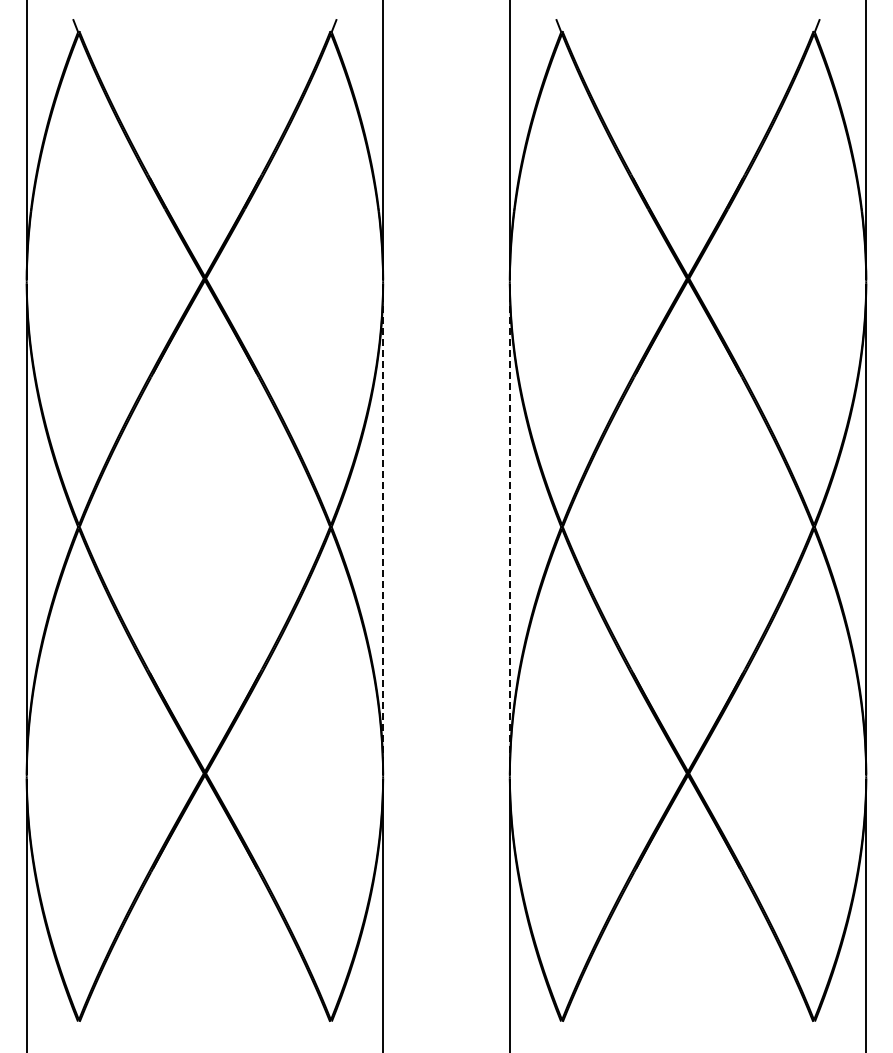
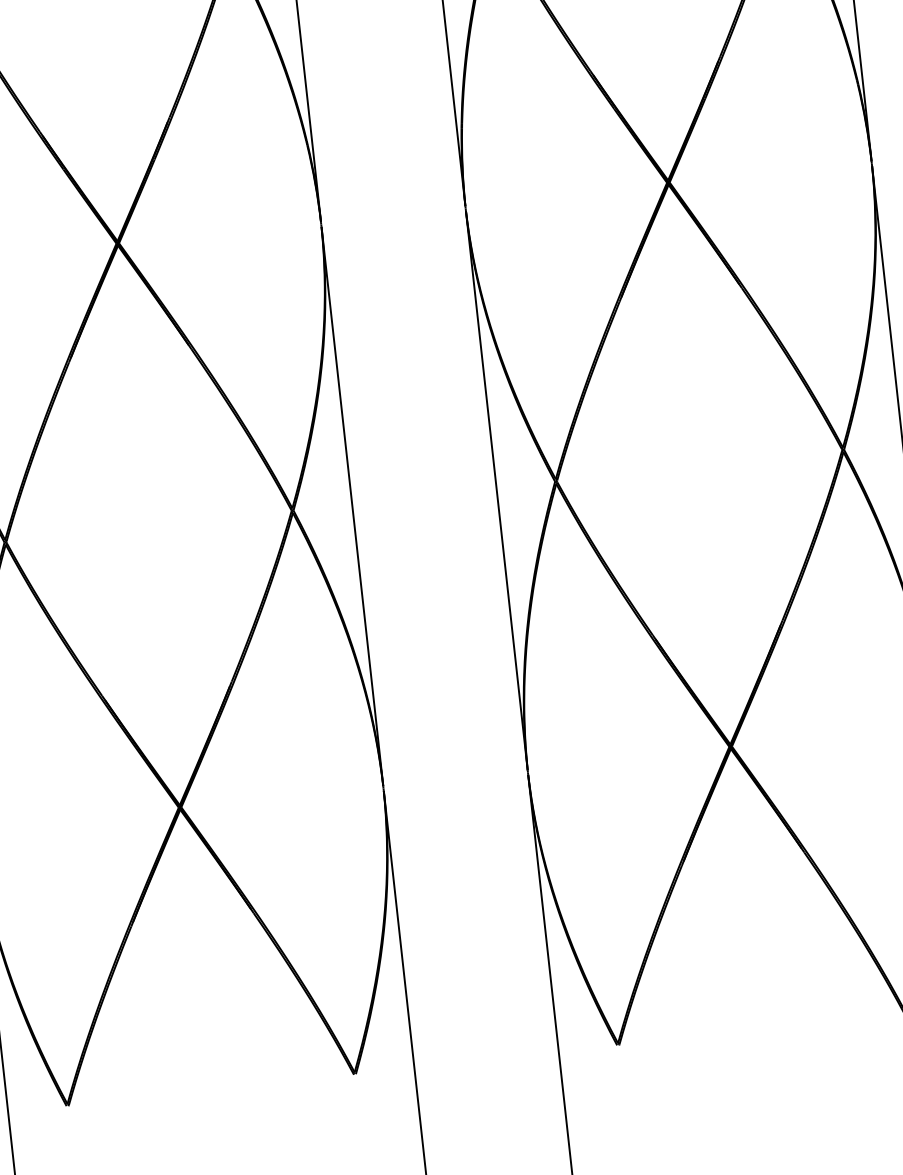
line: (383, 529) -> (352, 506), dashed -> solid
line: (509, 529) -> (496, 491), dashed -> solid

